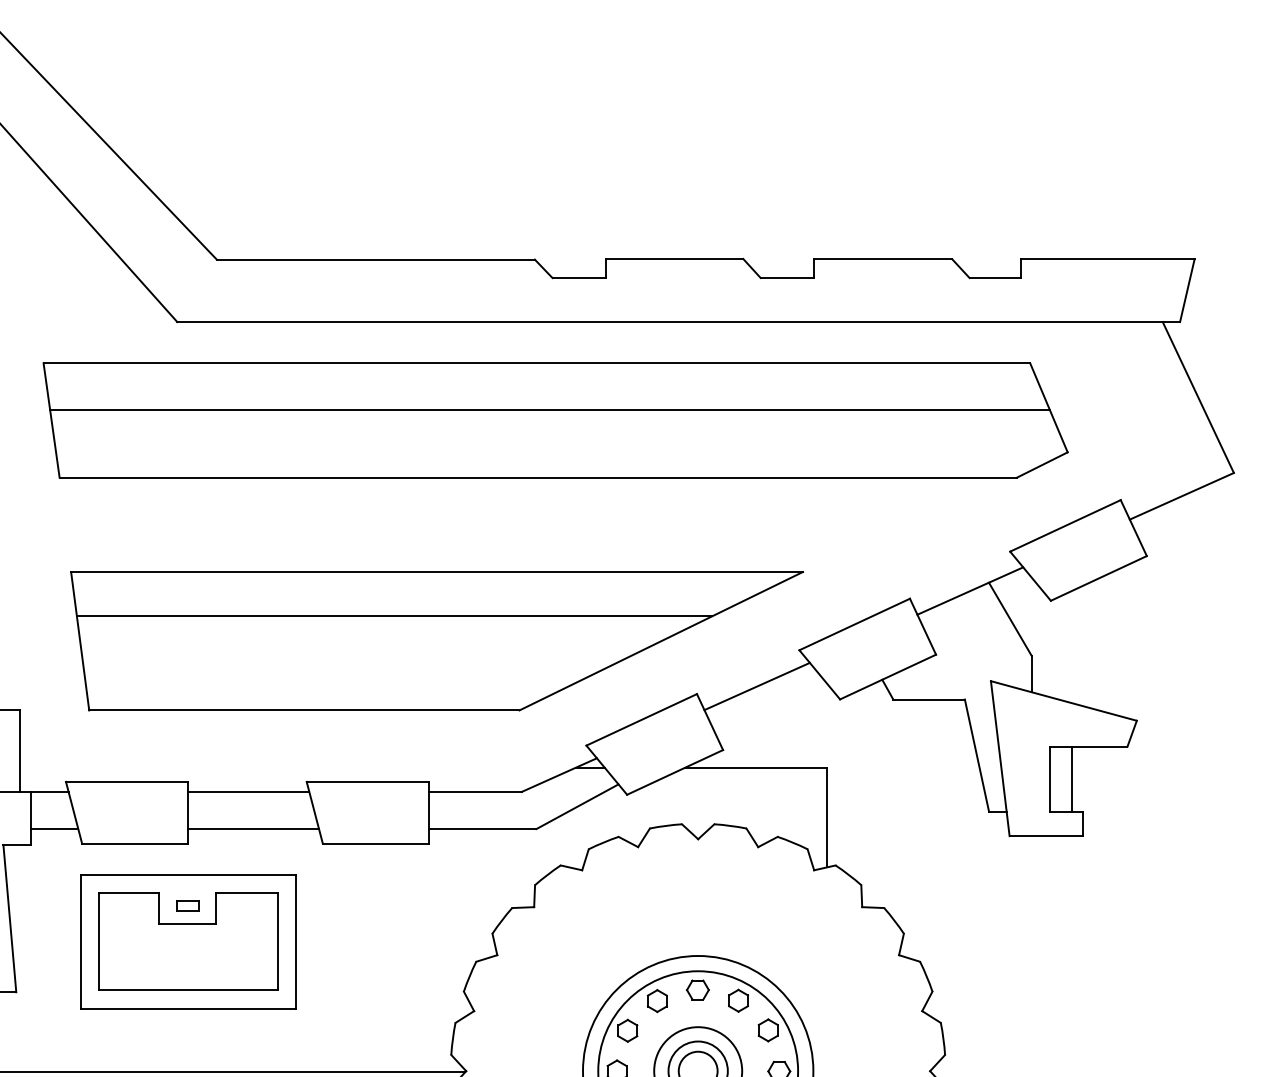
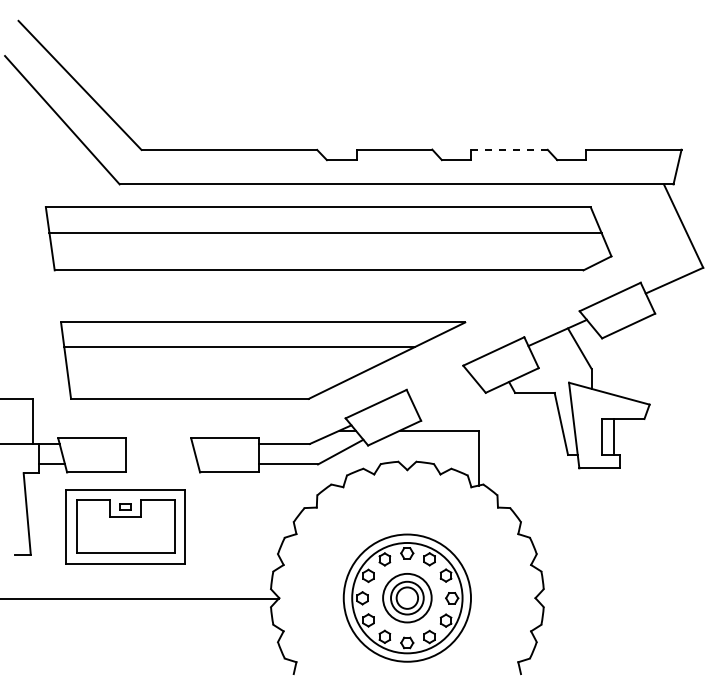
line: (883, 258) -> (509, 149), solid -> dashed
line: (756, 686) -> (439, 385), removed
line: (247, 791) -> (158, 443), removed
line: (252, 829) -> (161, 464), removed

